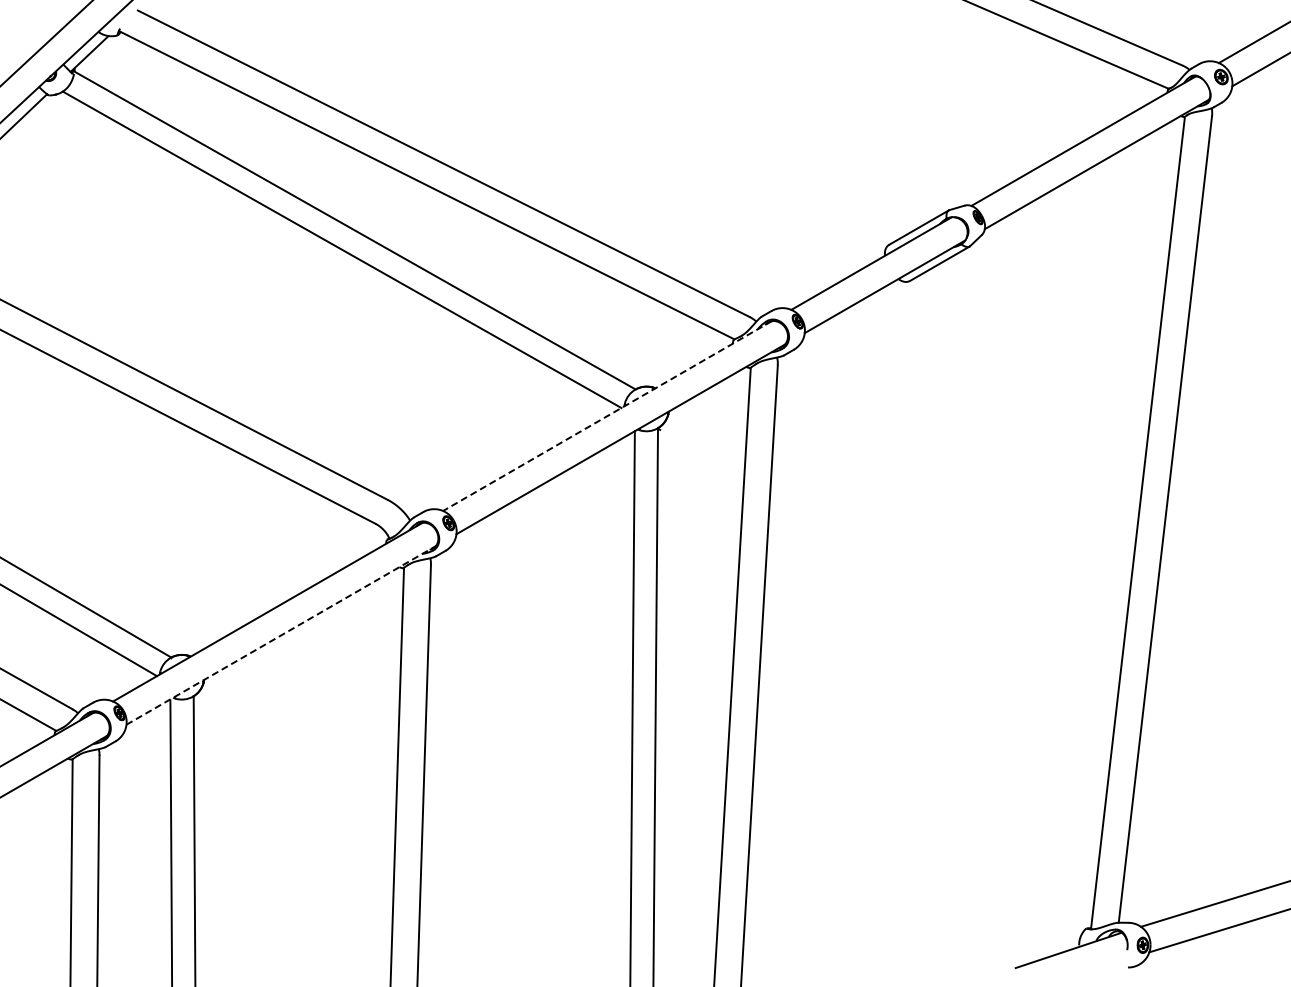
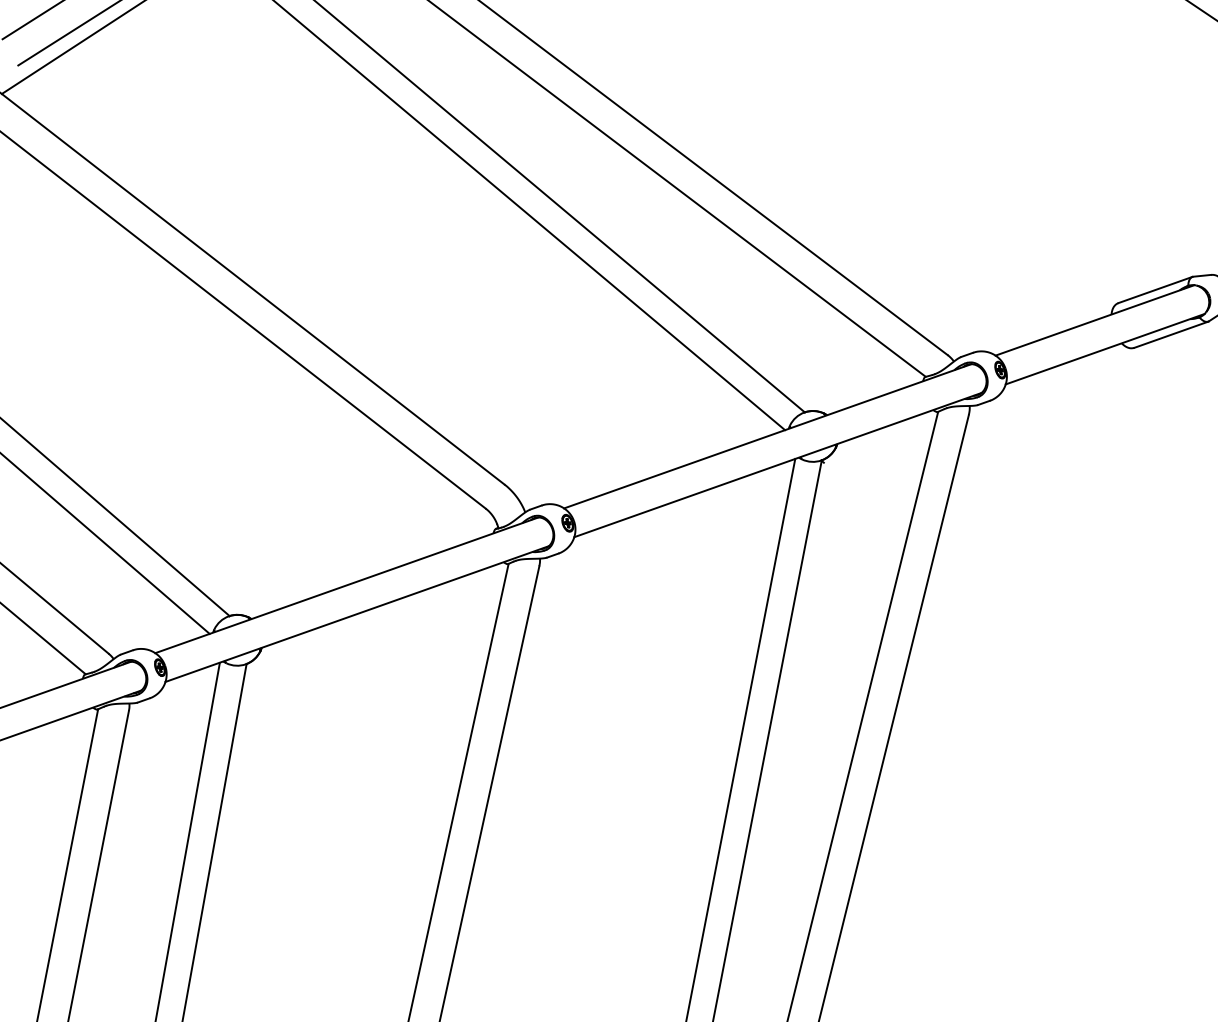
line: (607, 416) -> (767, 436), dashed -> solid
line: (281, 635) -> (357, 614), dashed -> solid

